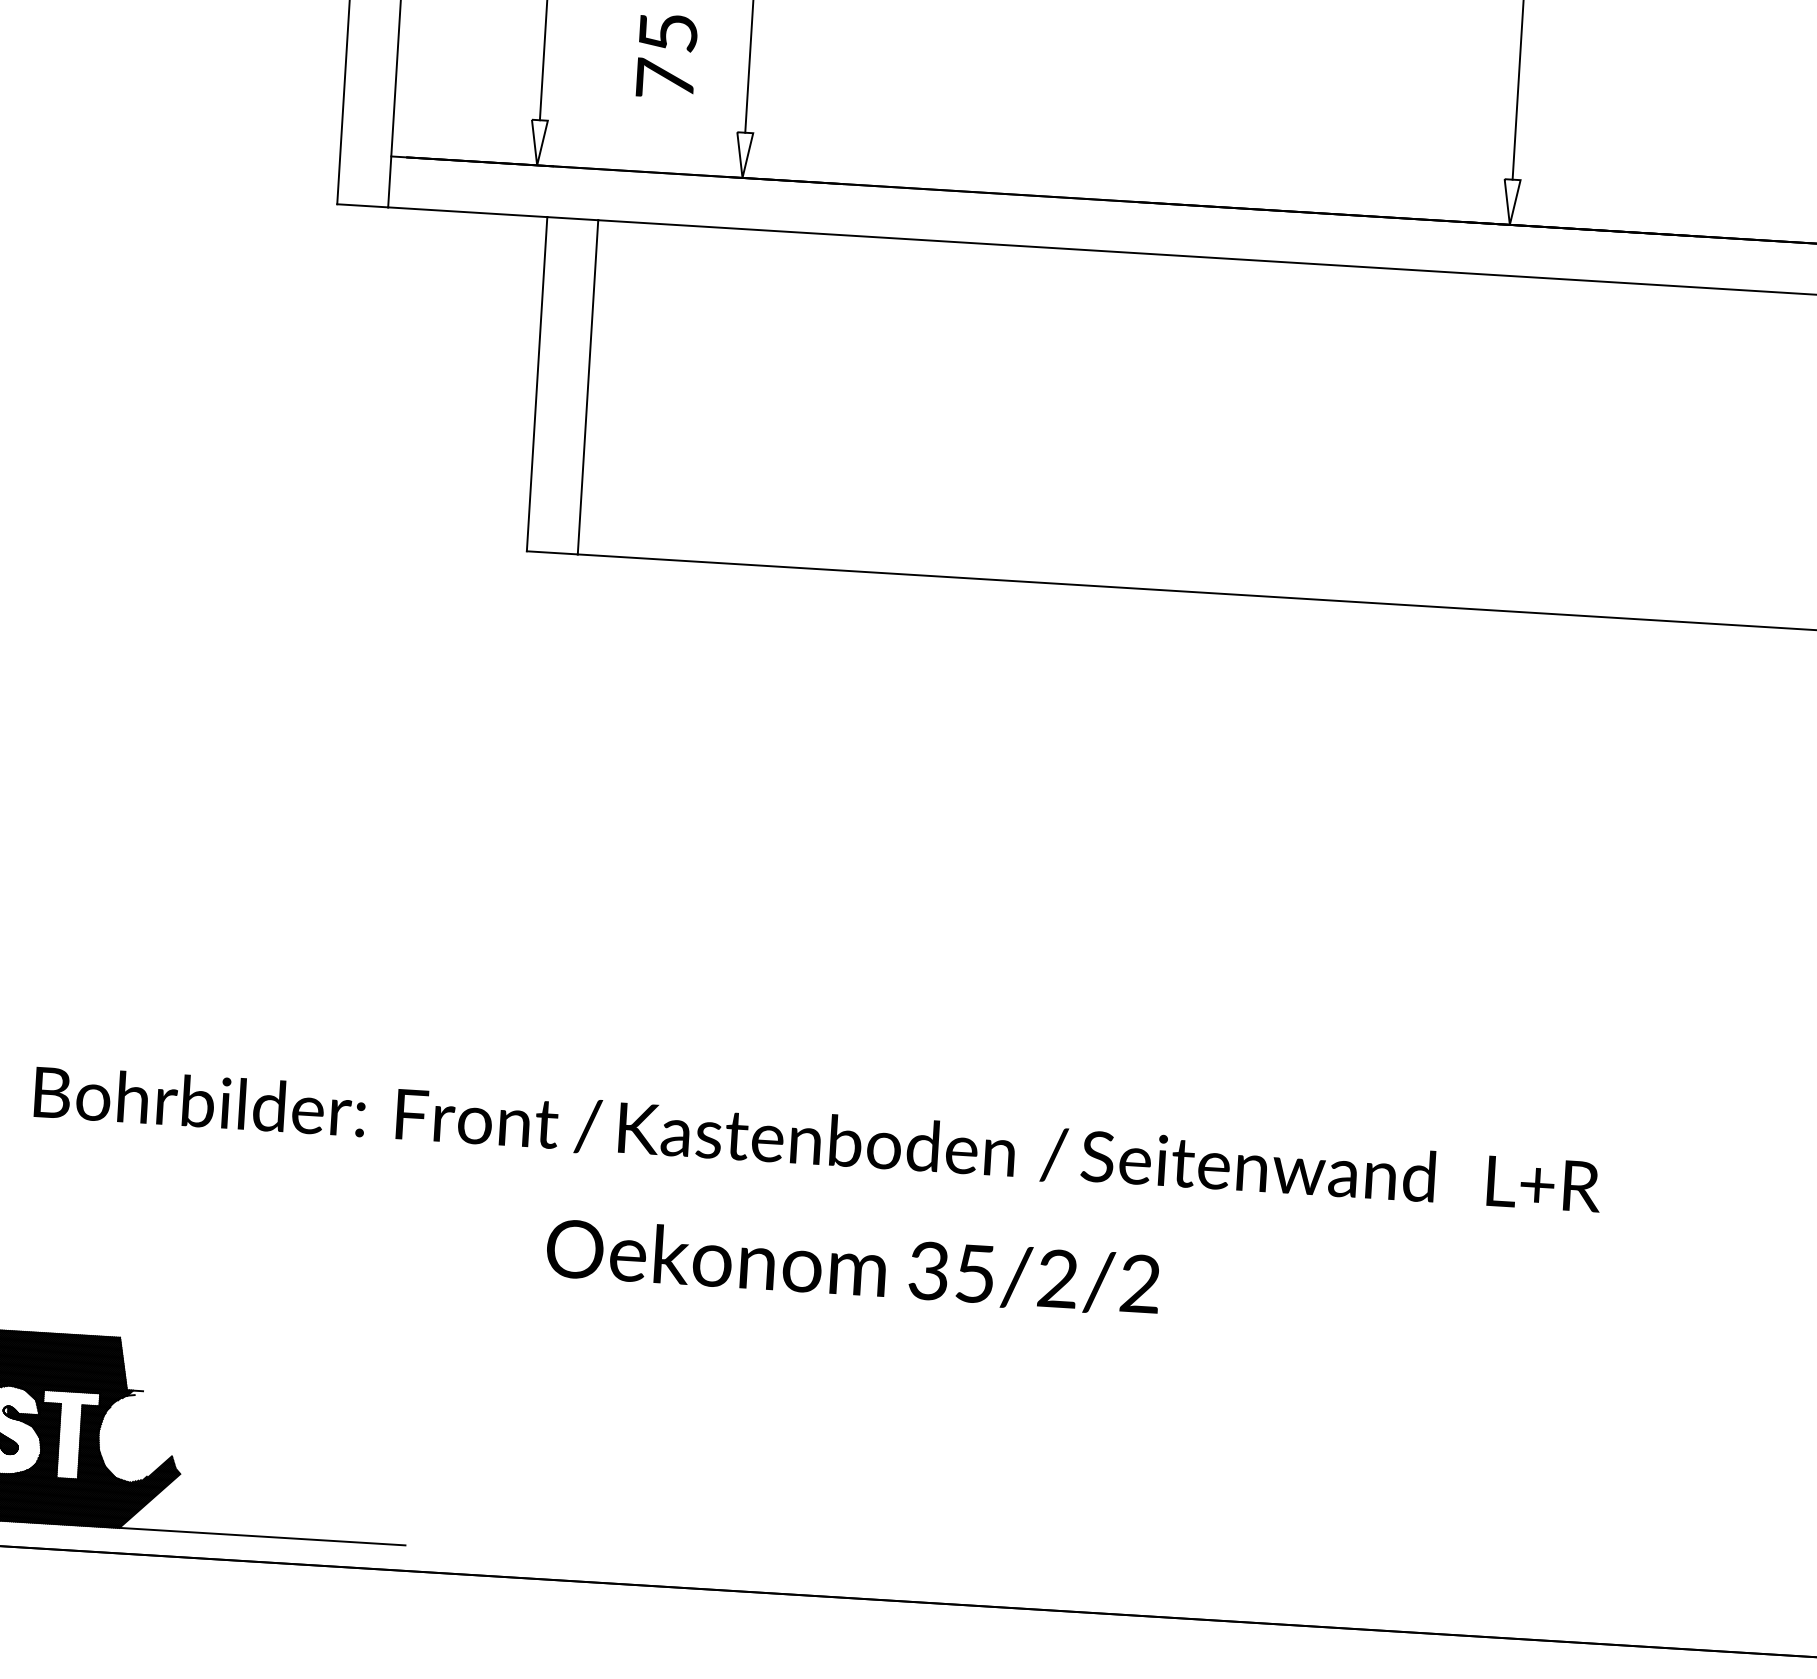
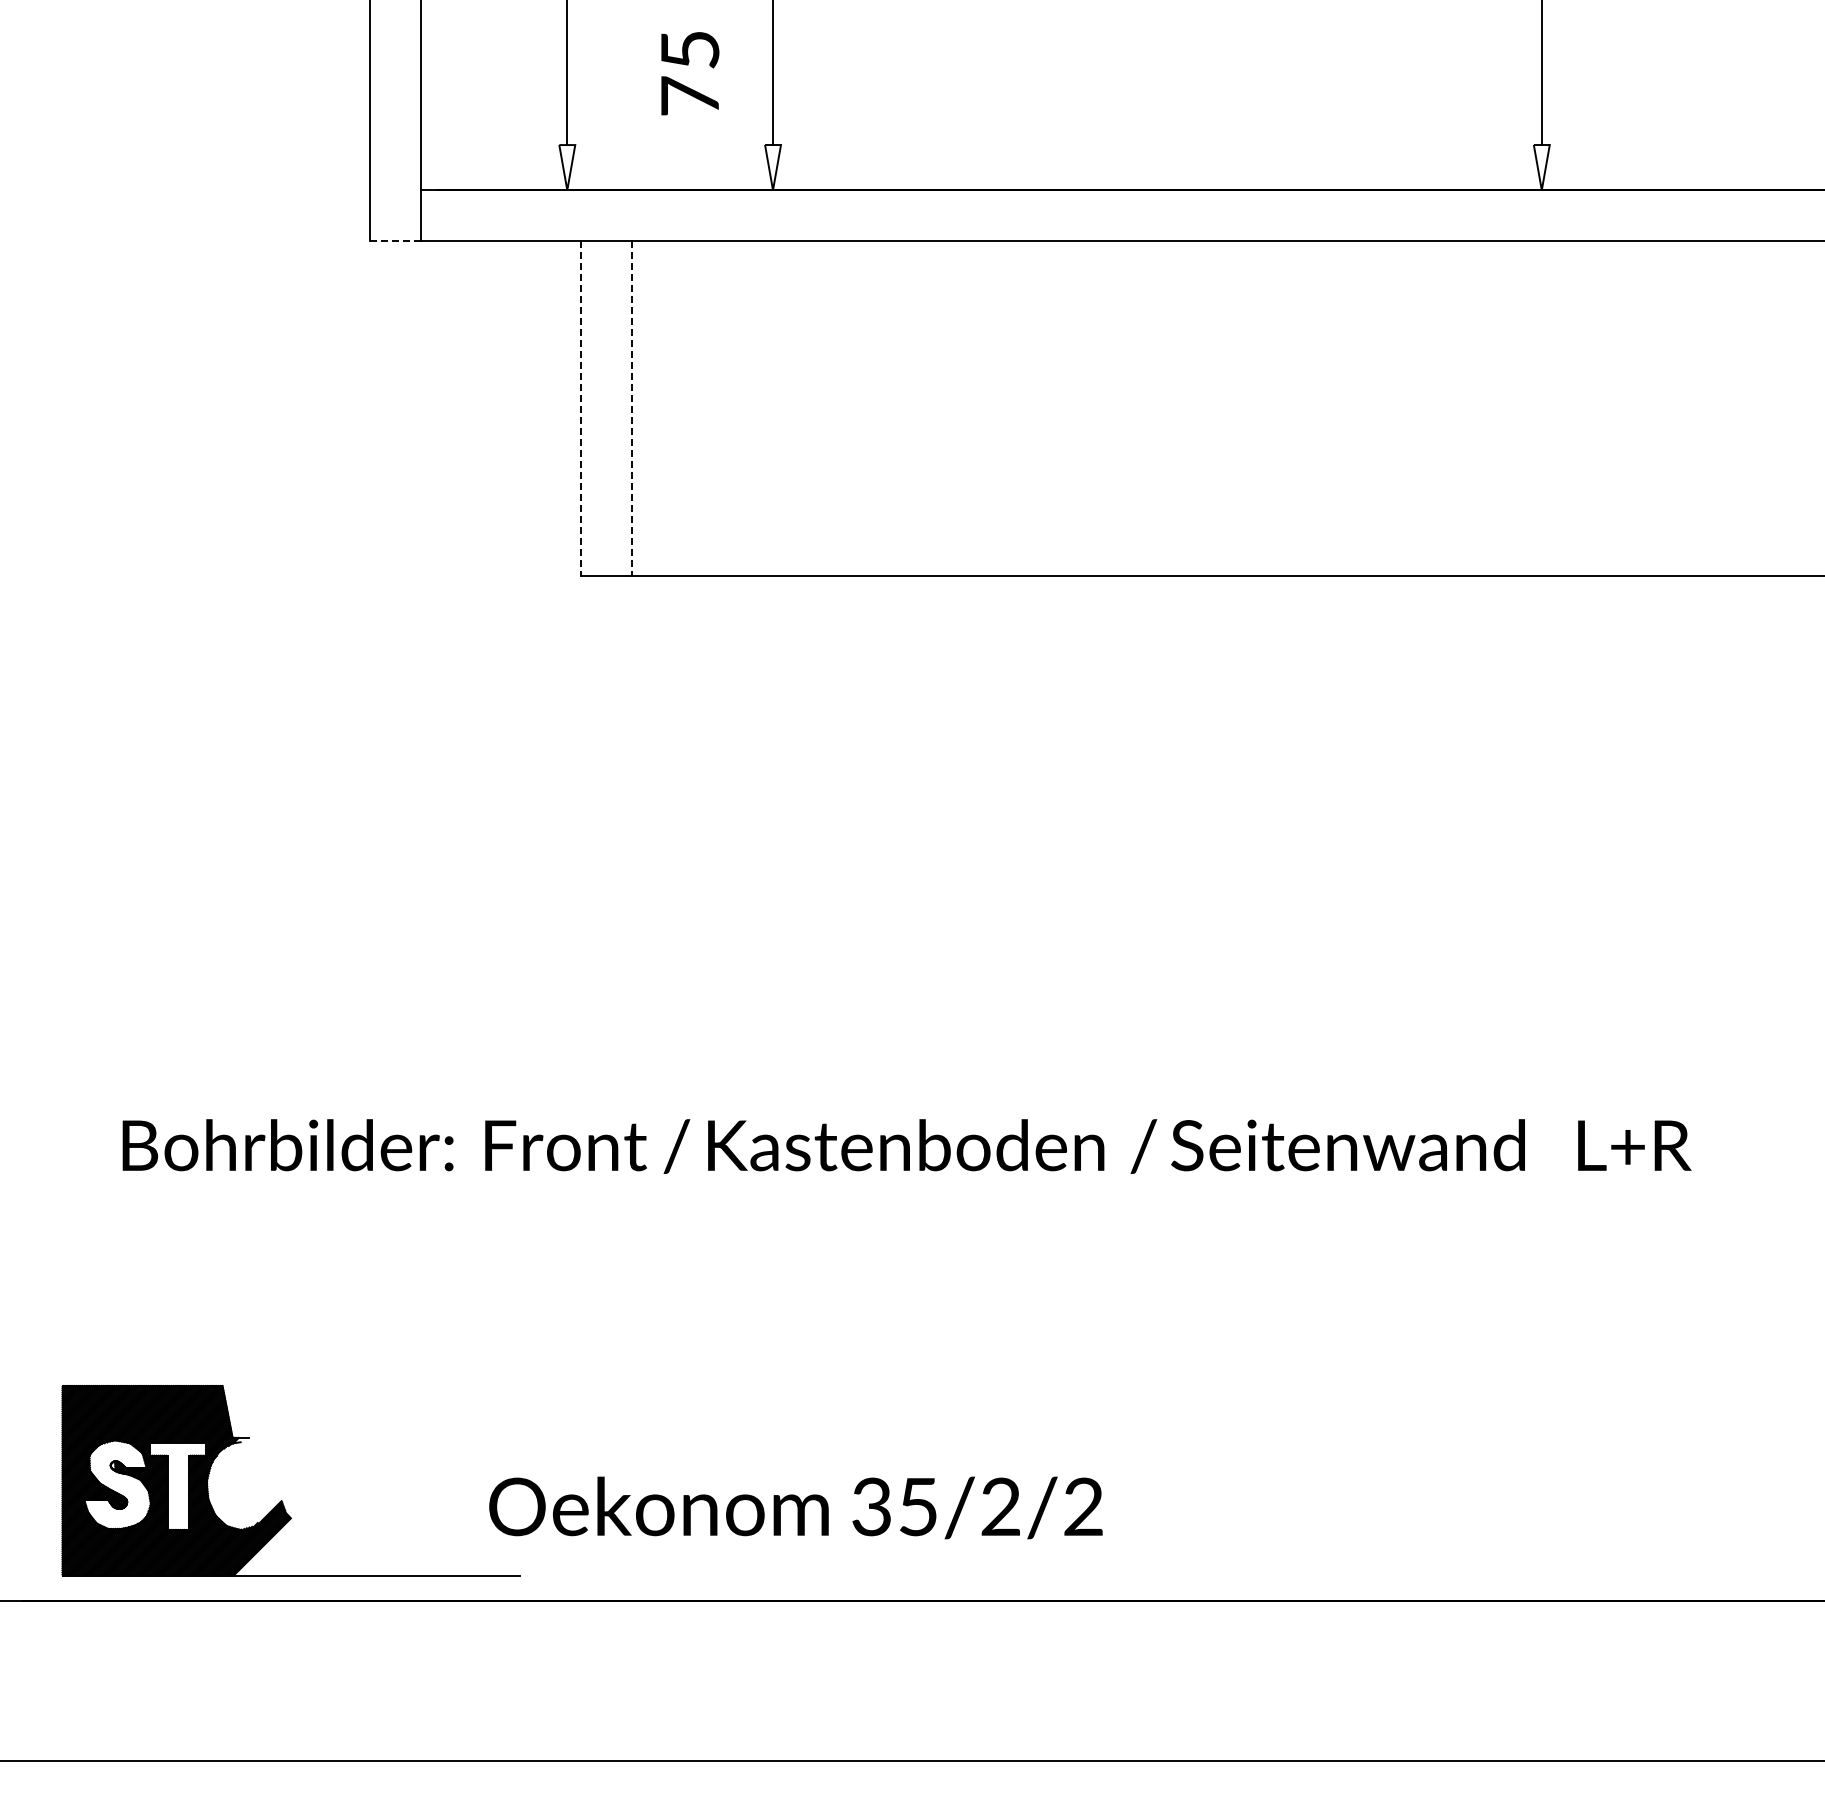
line: (362, 206) -> (395, 241), solid -> dashed
line: (536, 384) -> (580, 409), solid -> dashed
line: (587, 388) -> (631, 409), solid -> dashed
text: (852, 1266) -> (795, 1507), moved

